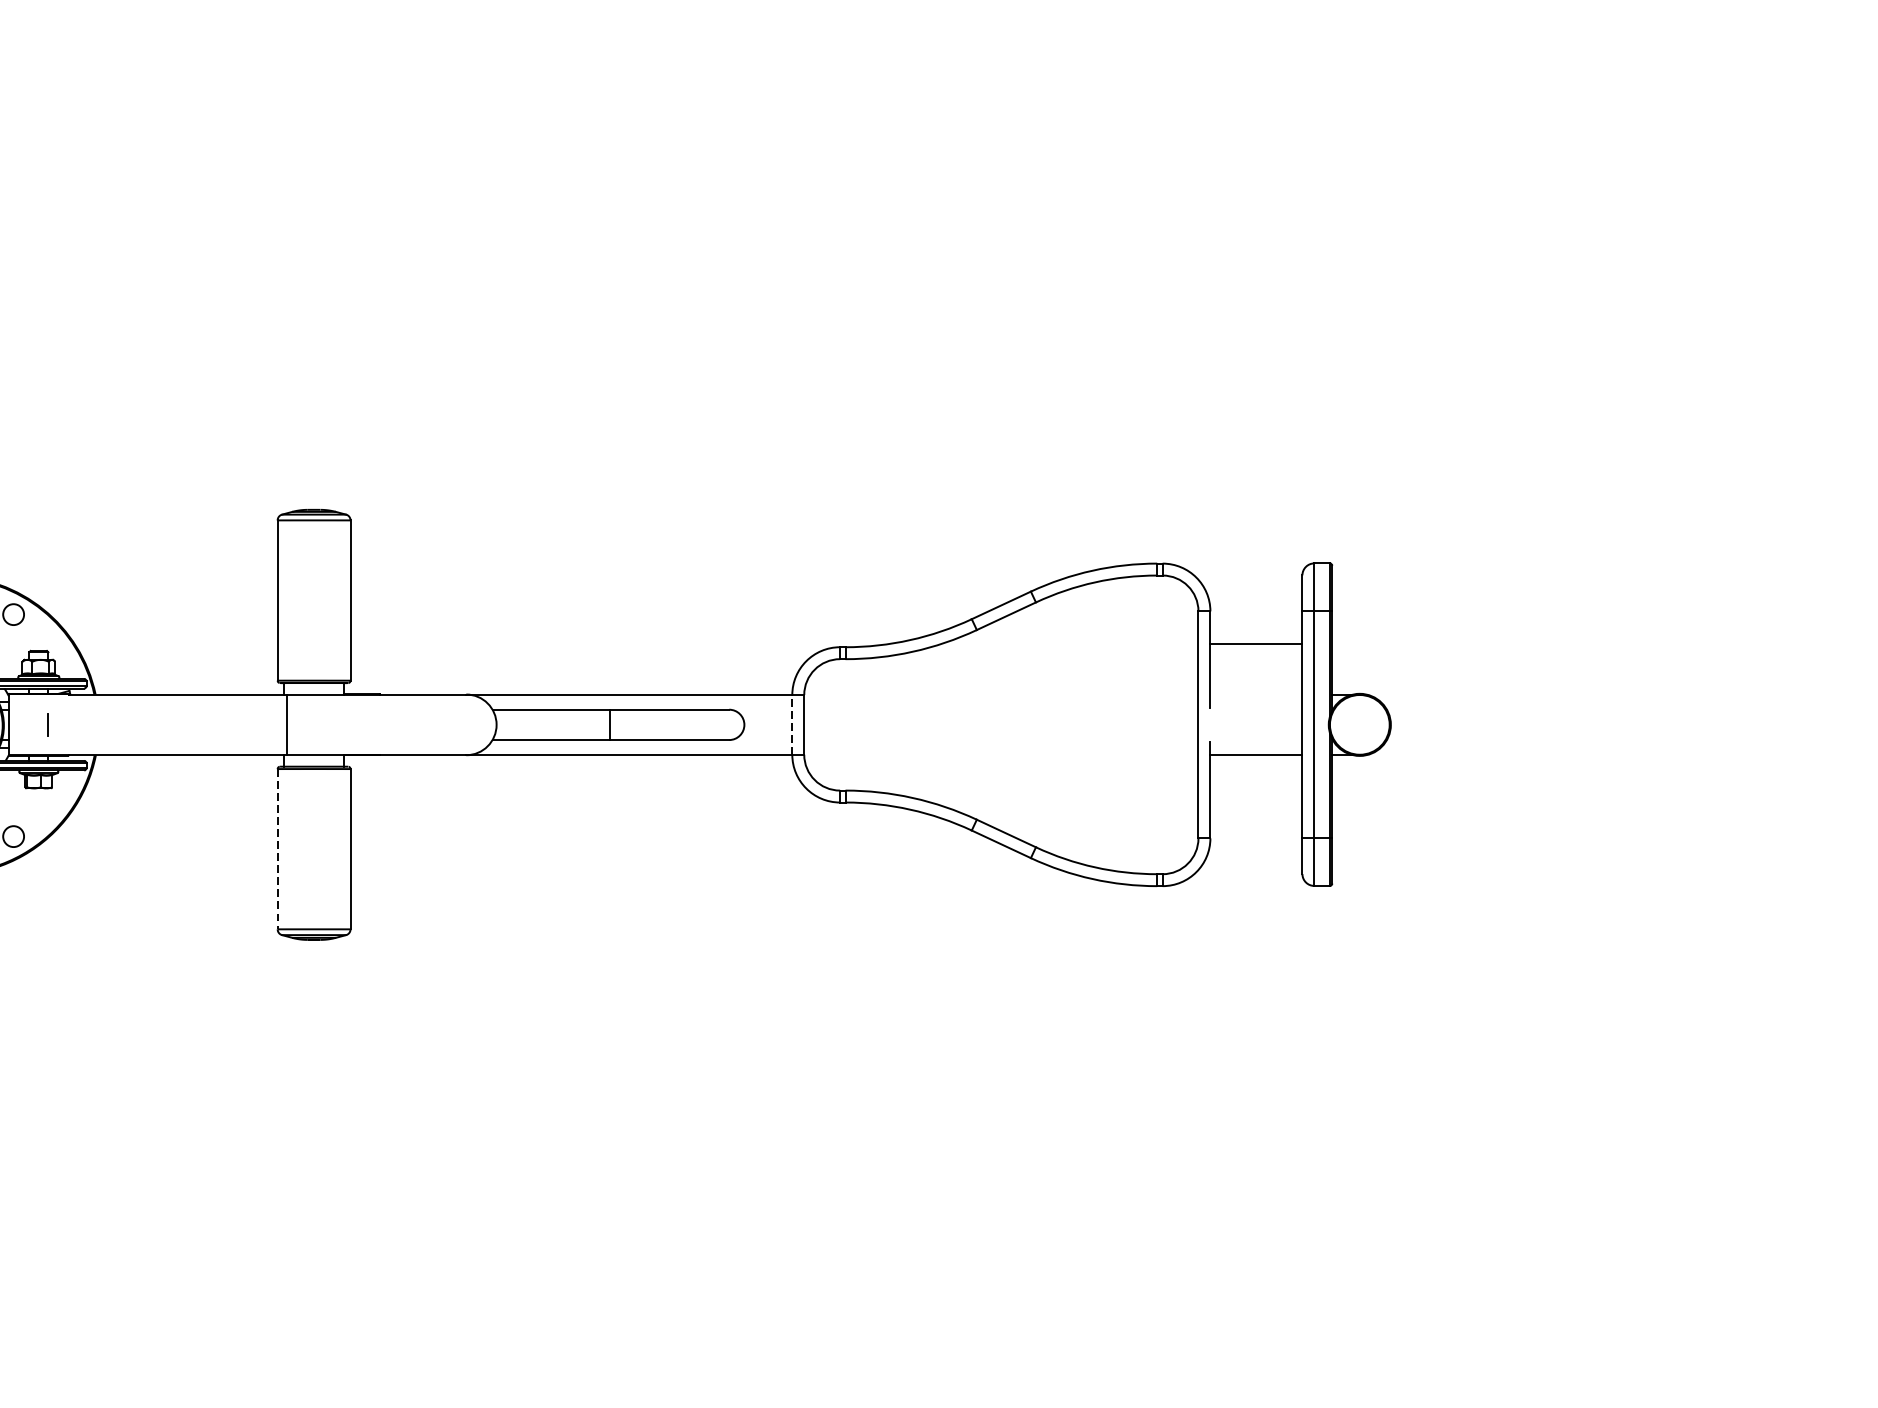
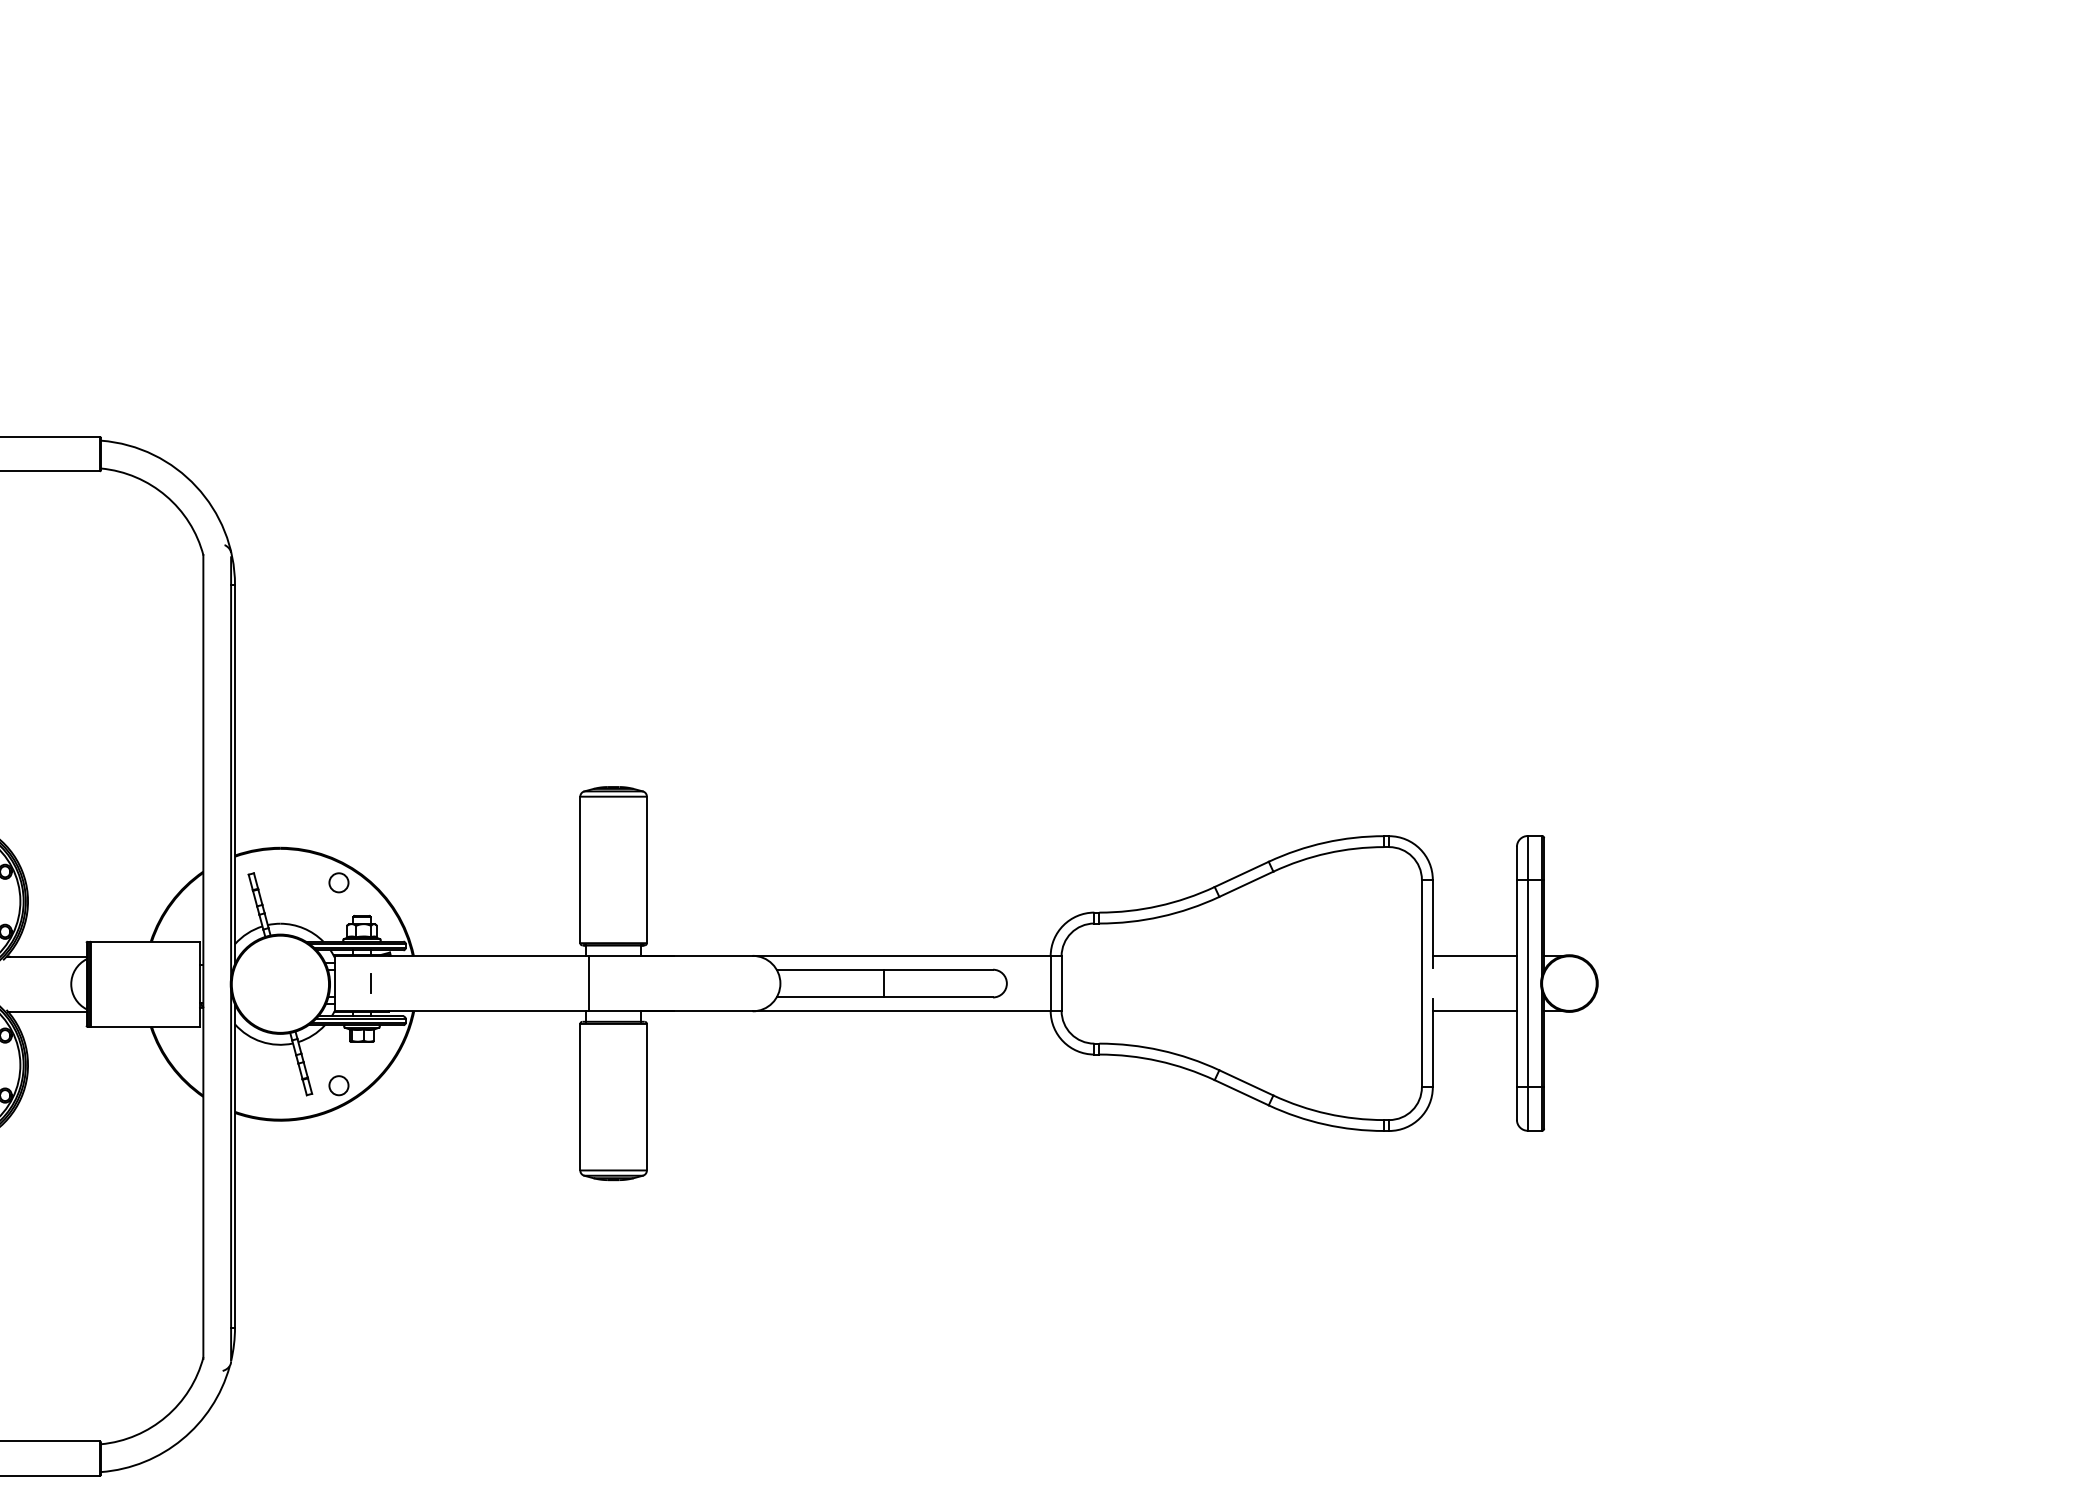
line: (1256, 643) -> (1474, 955), moved
line: (792, 724) -> (1050, 983), dashed -> solid
line: (277, 849) -> (580, 1097), dashed -> solid

